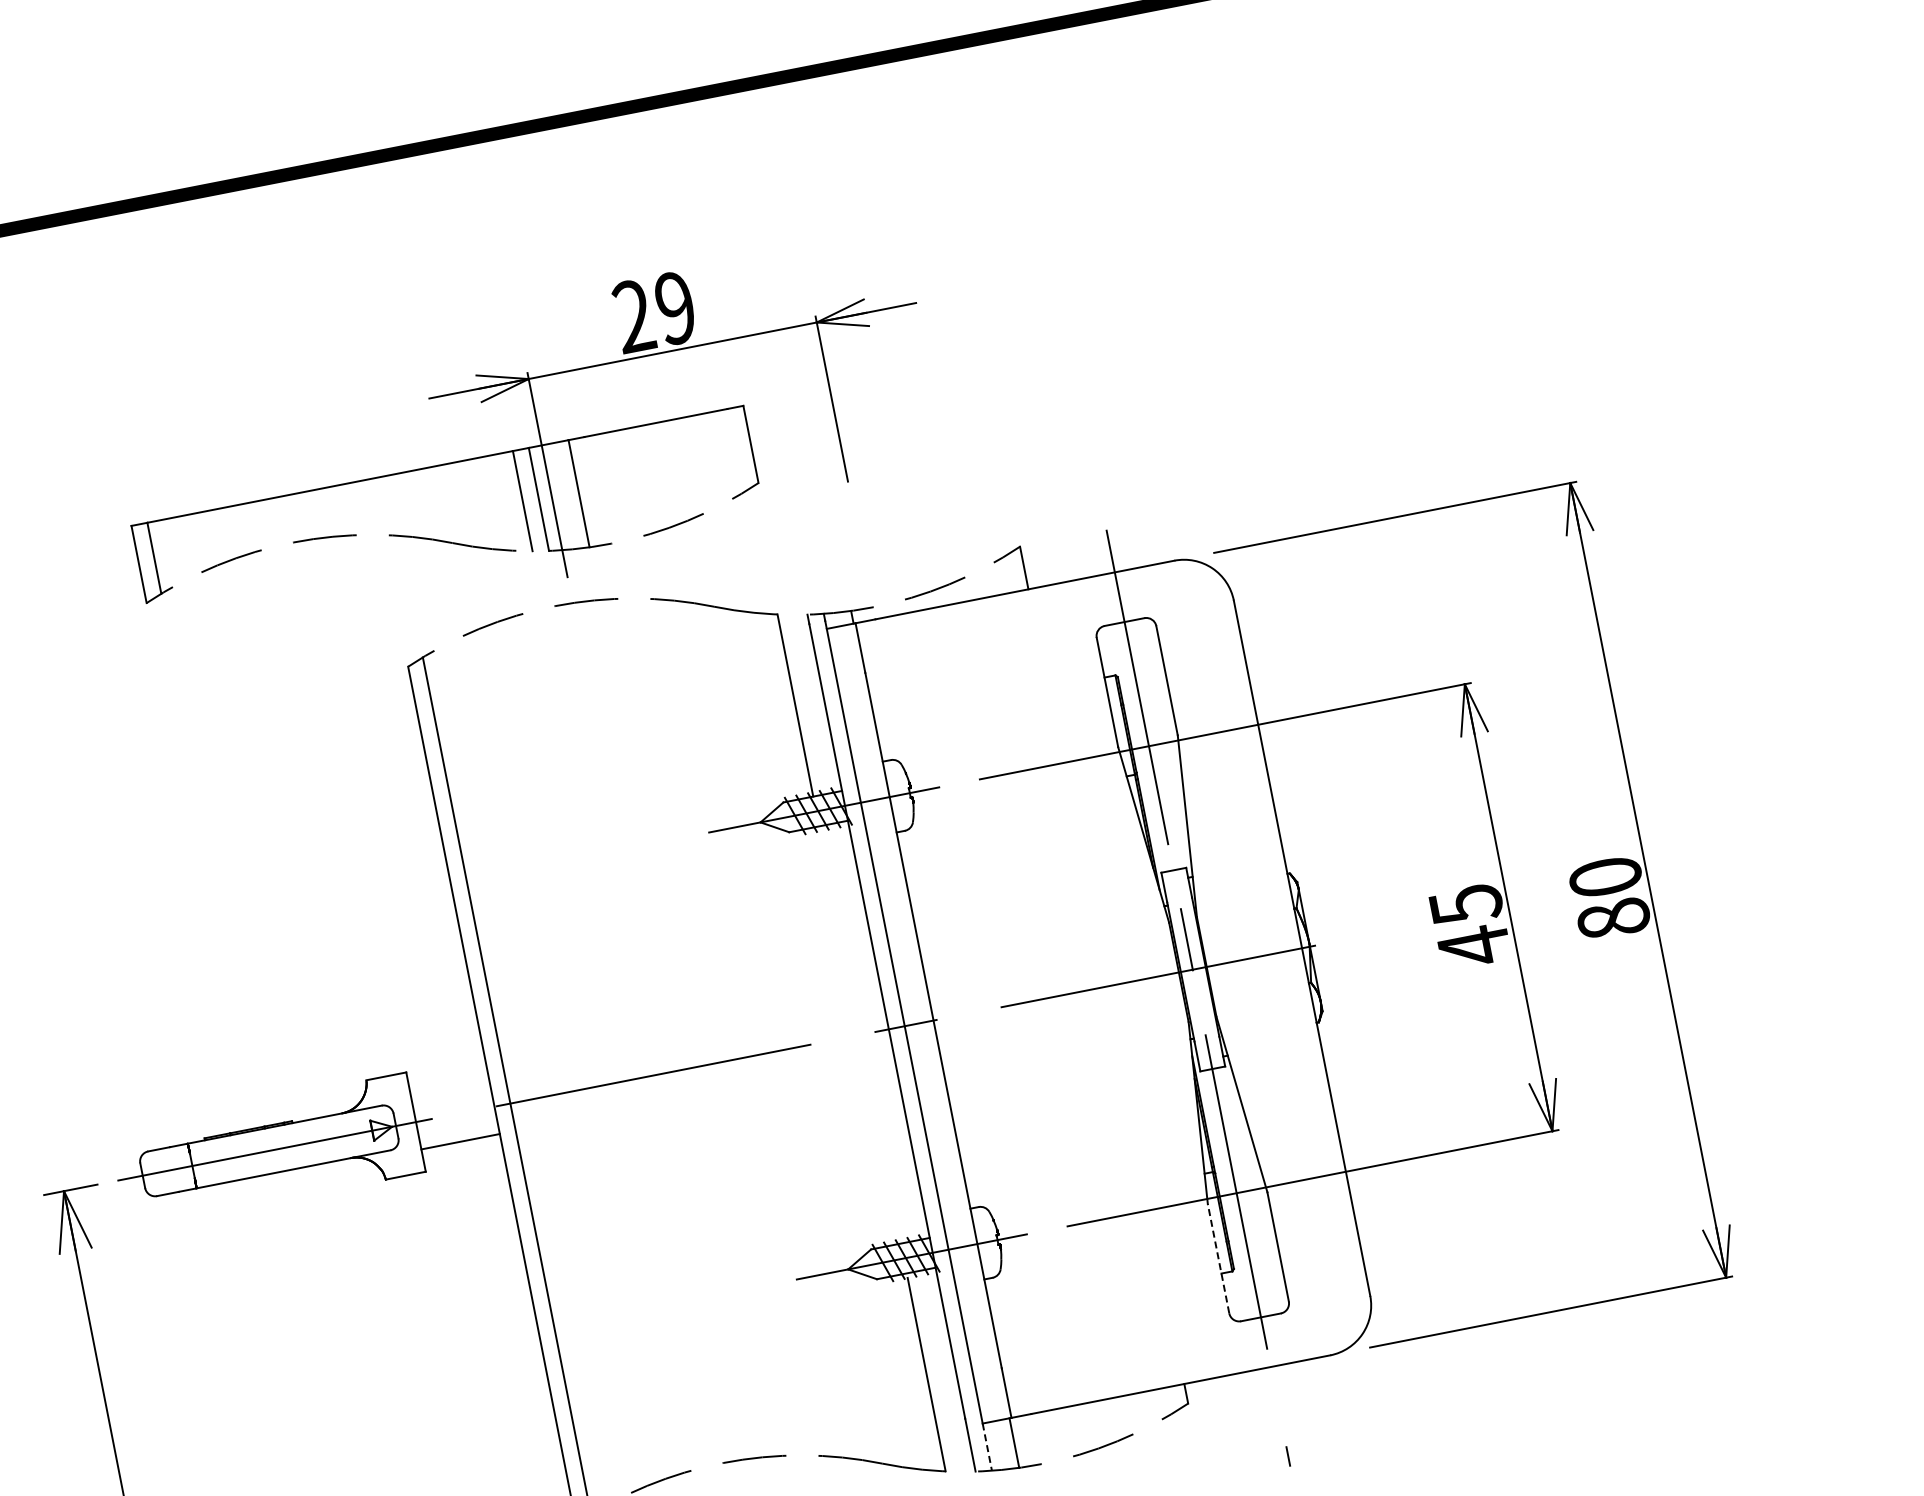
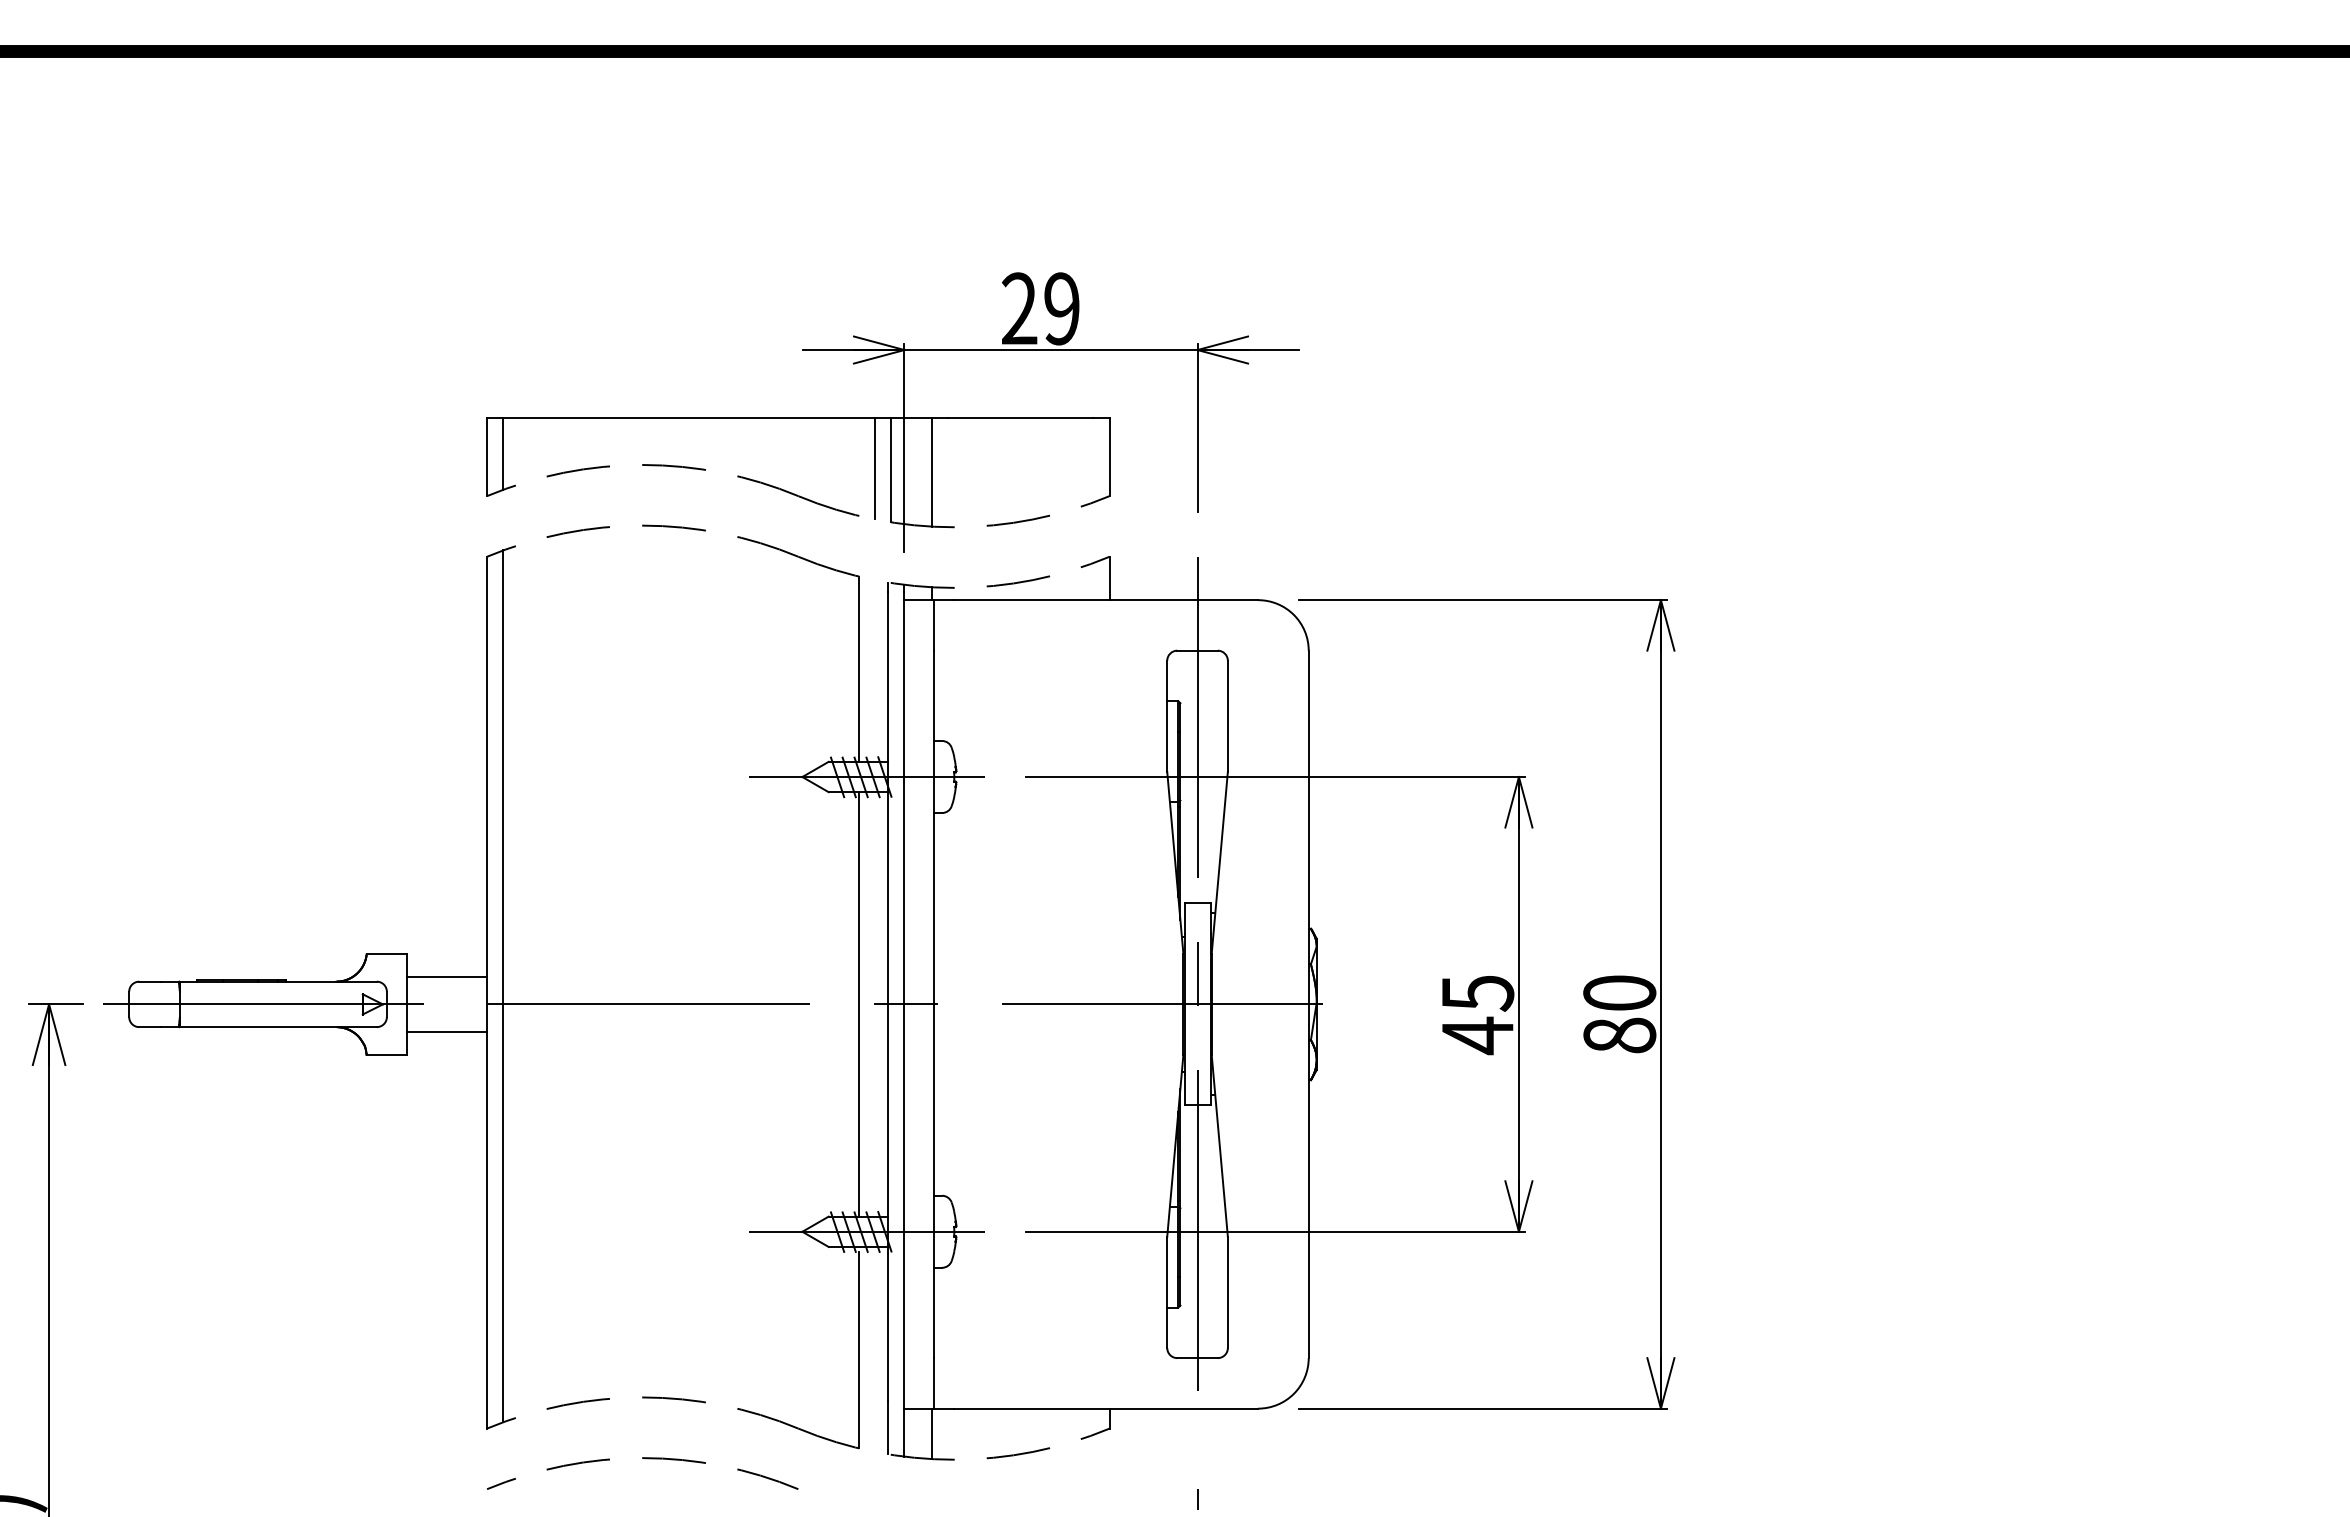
part: (528, 442) -> (892, 412), moved
line: (860, 1034) -> (859, 1004), added
line: (450, 1086) -> (447, 976), added
line: (1218, 1258) -> (1167, 1292), dashed -> solid
line: (987, 1447) -> (904, 1433), dashed -> solid

